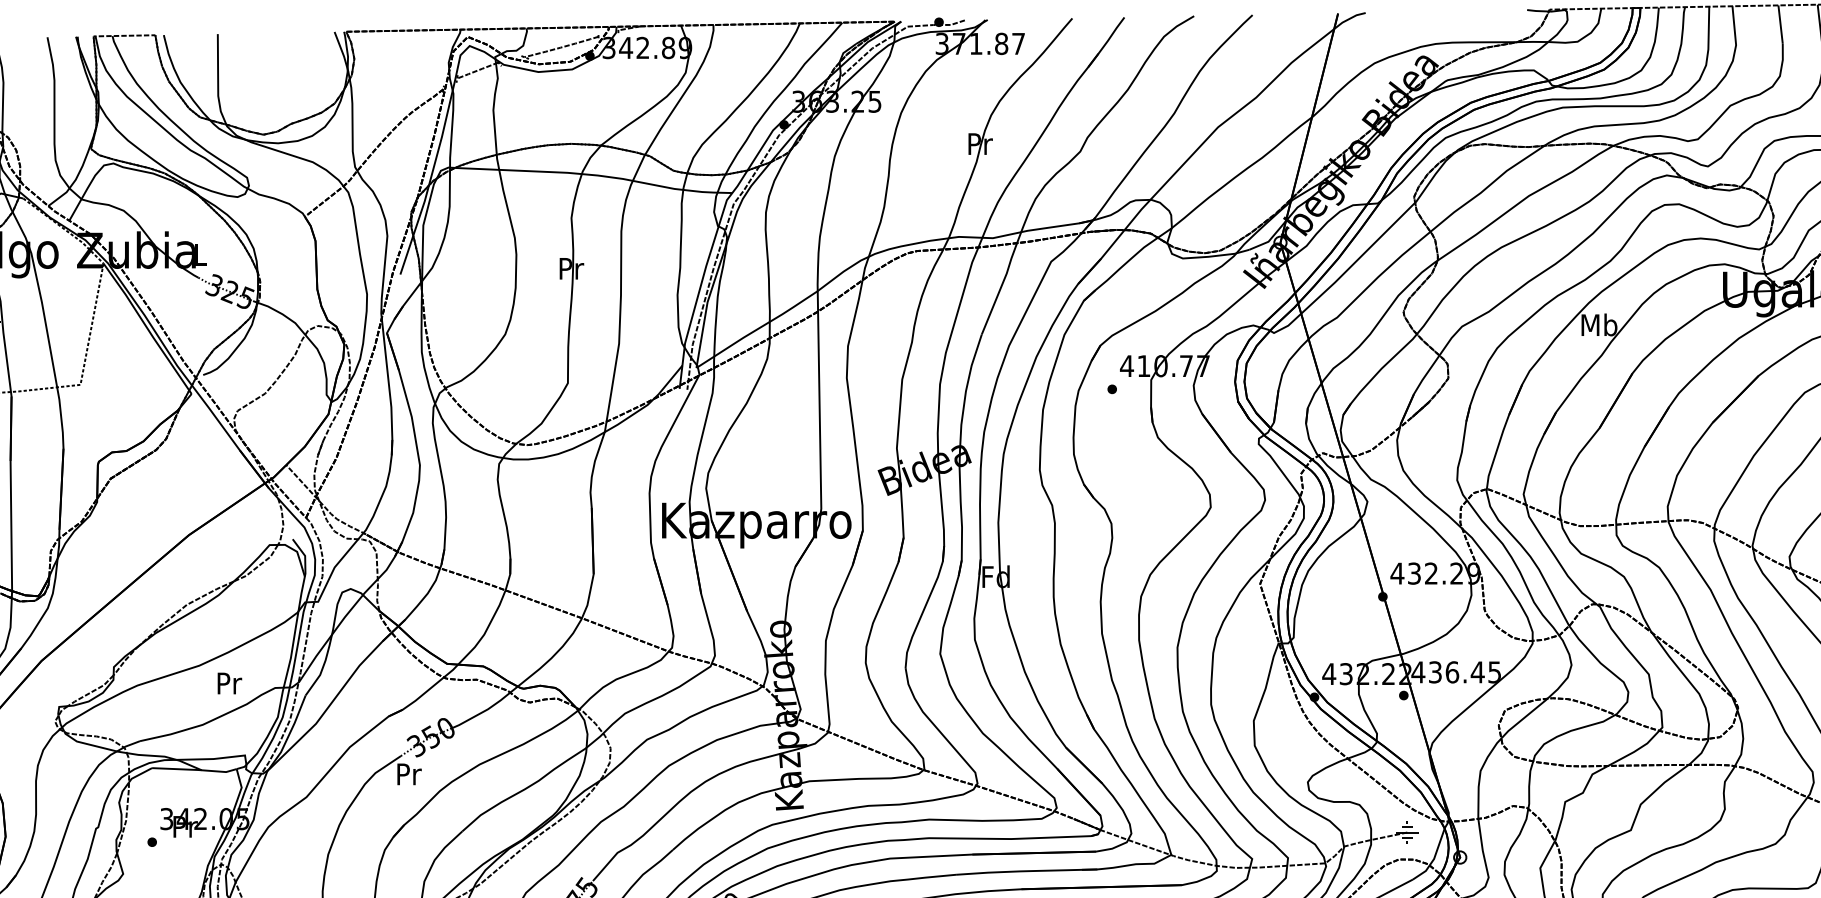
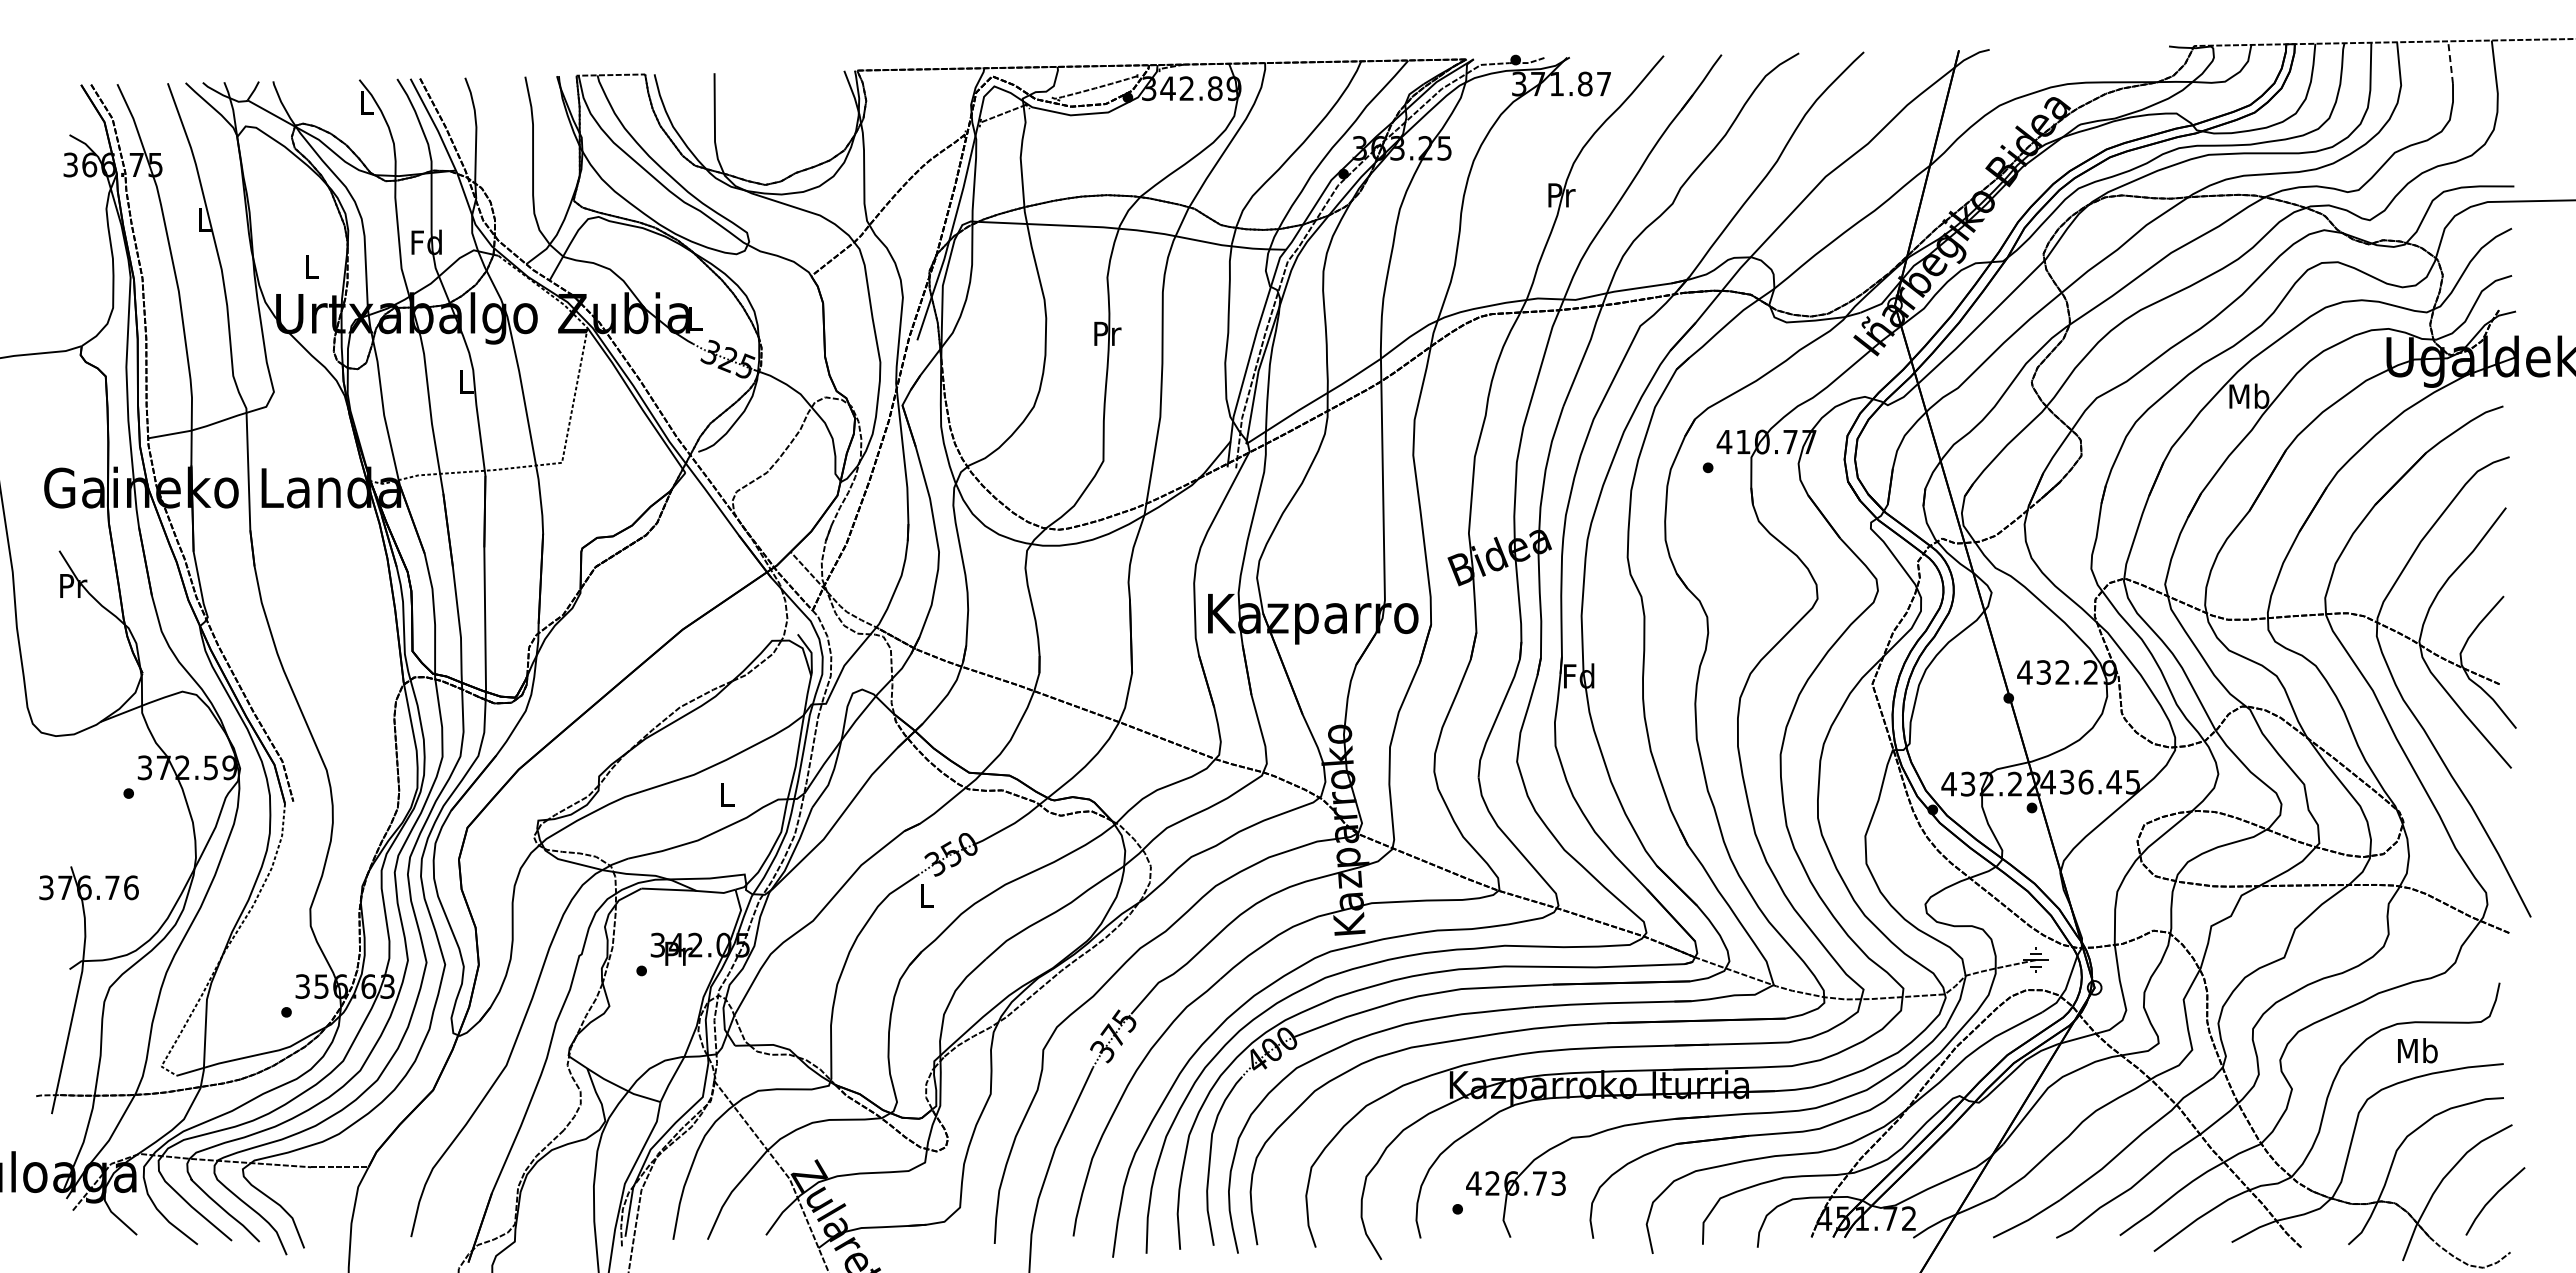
line: (1780, 24) -> (2450, 62), solid -> dashed
text: (229, 683) -> (727, 794), Pr -> L
text: (409, 774) -> (927, 895), Pr -> L

